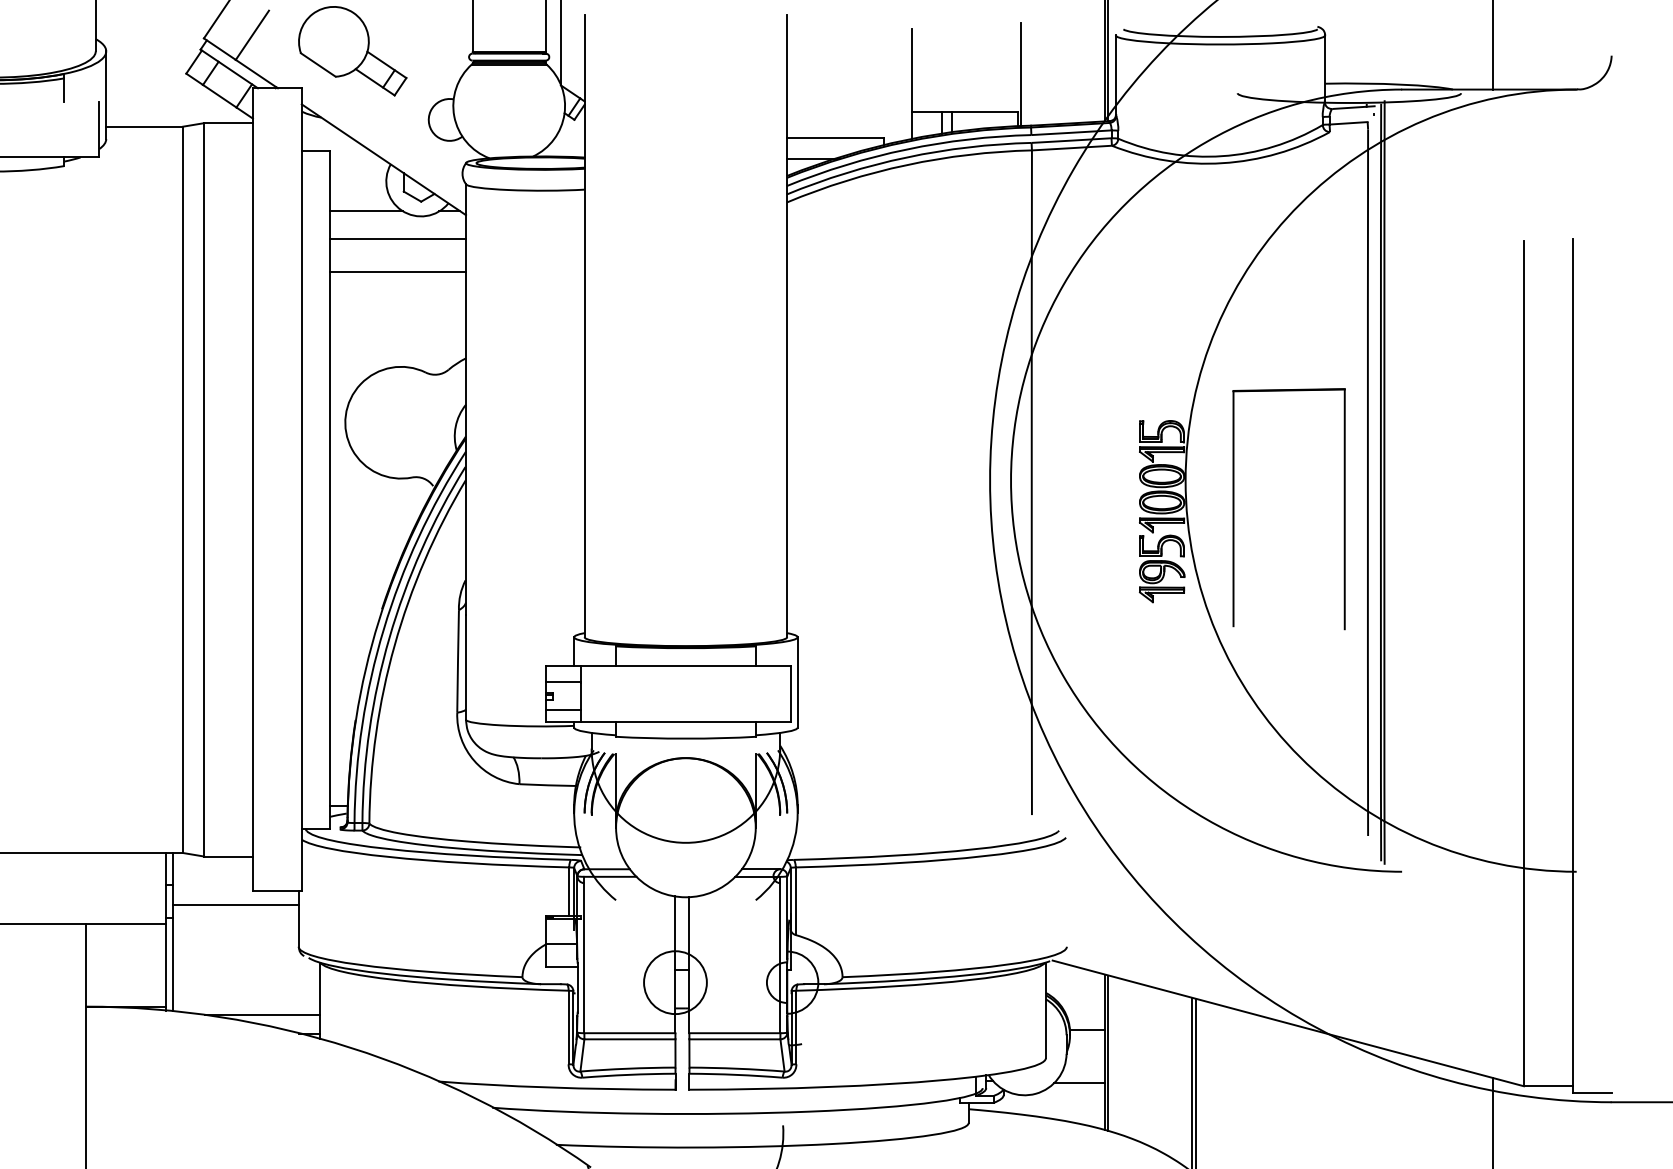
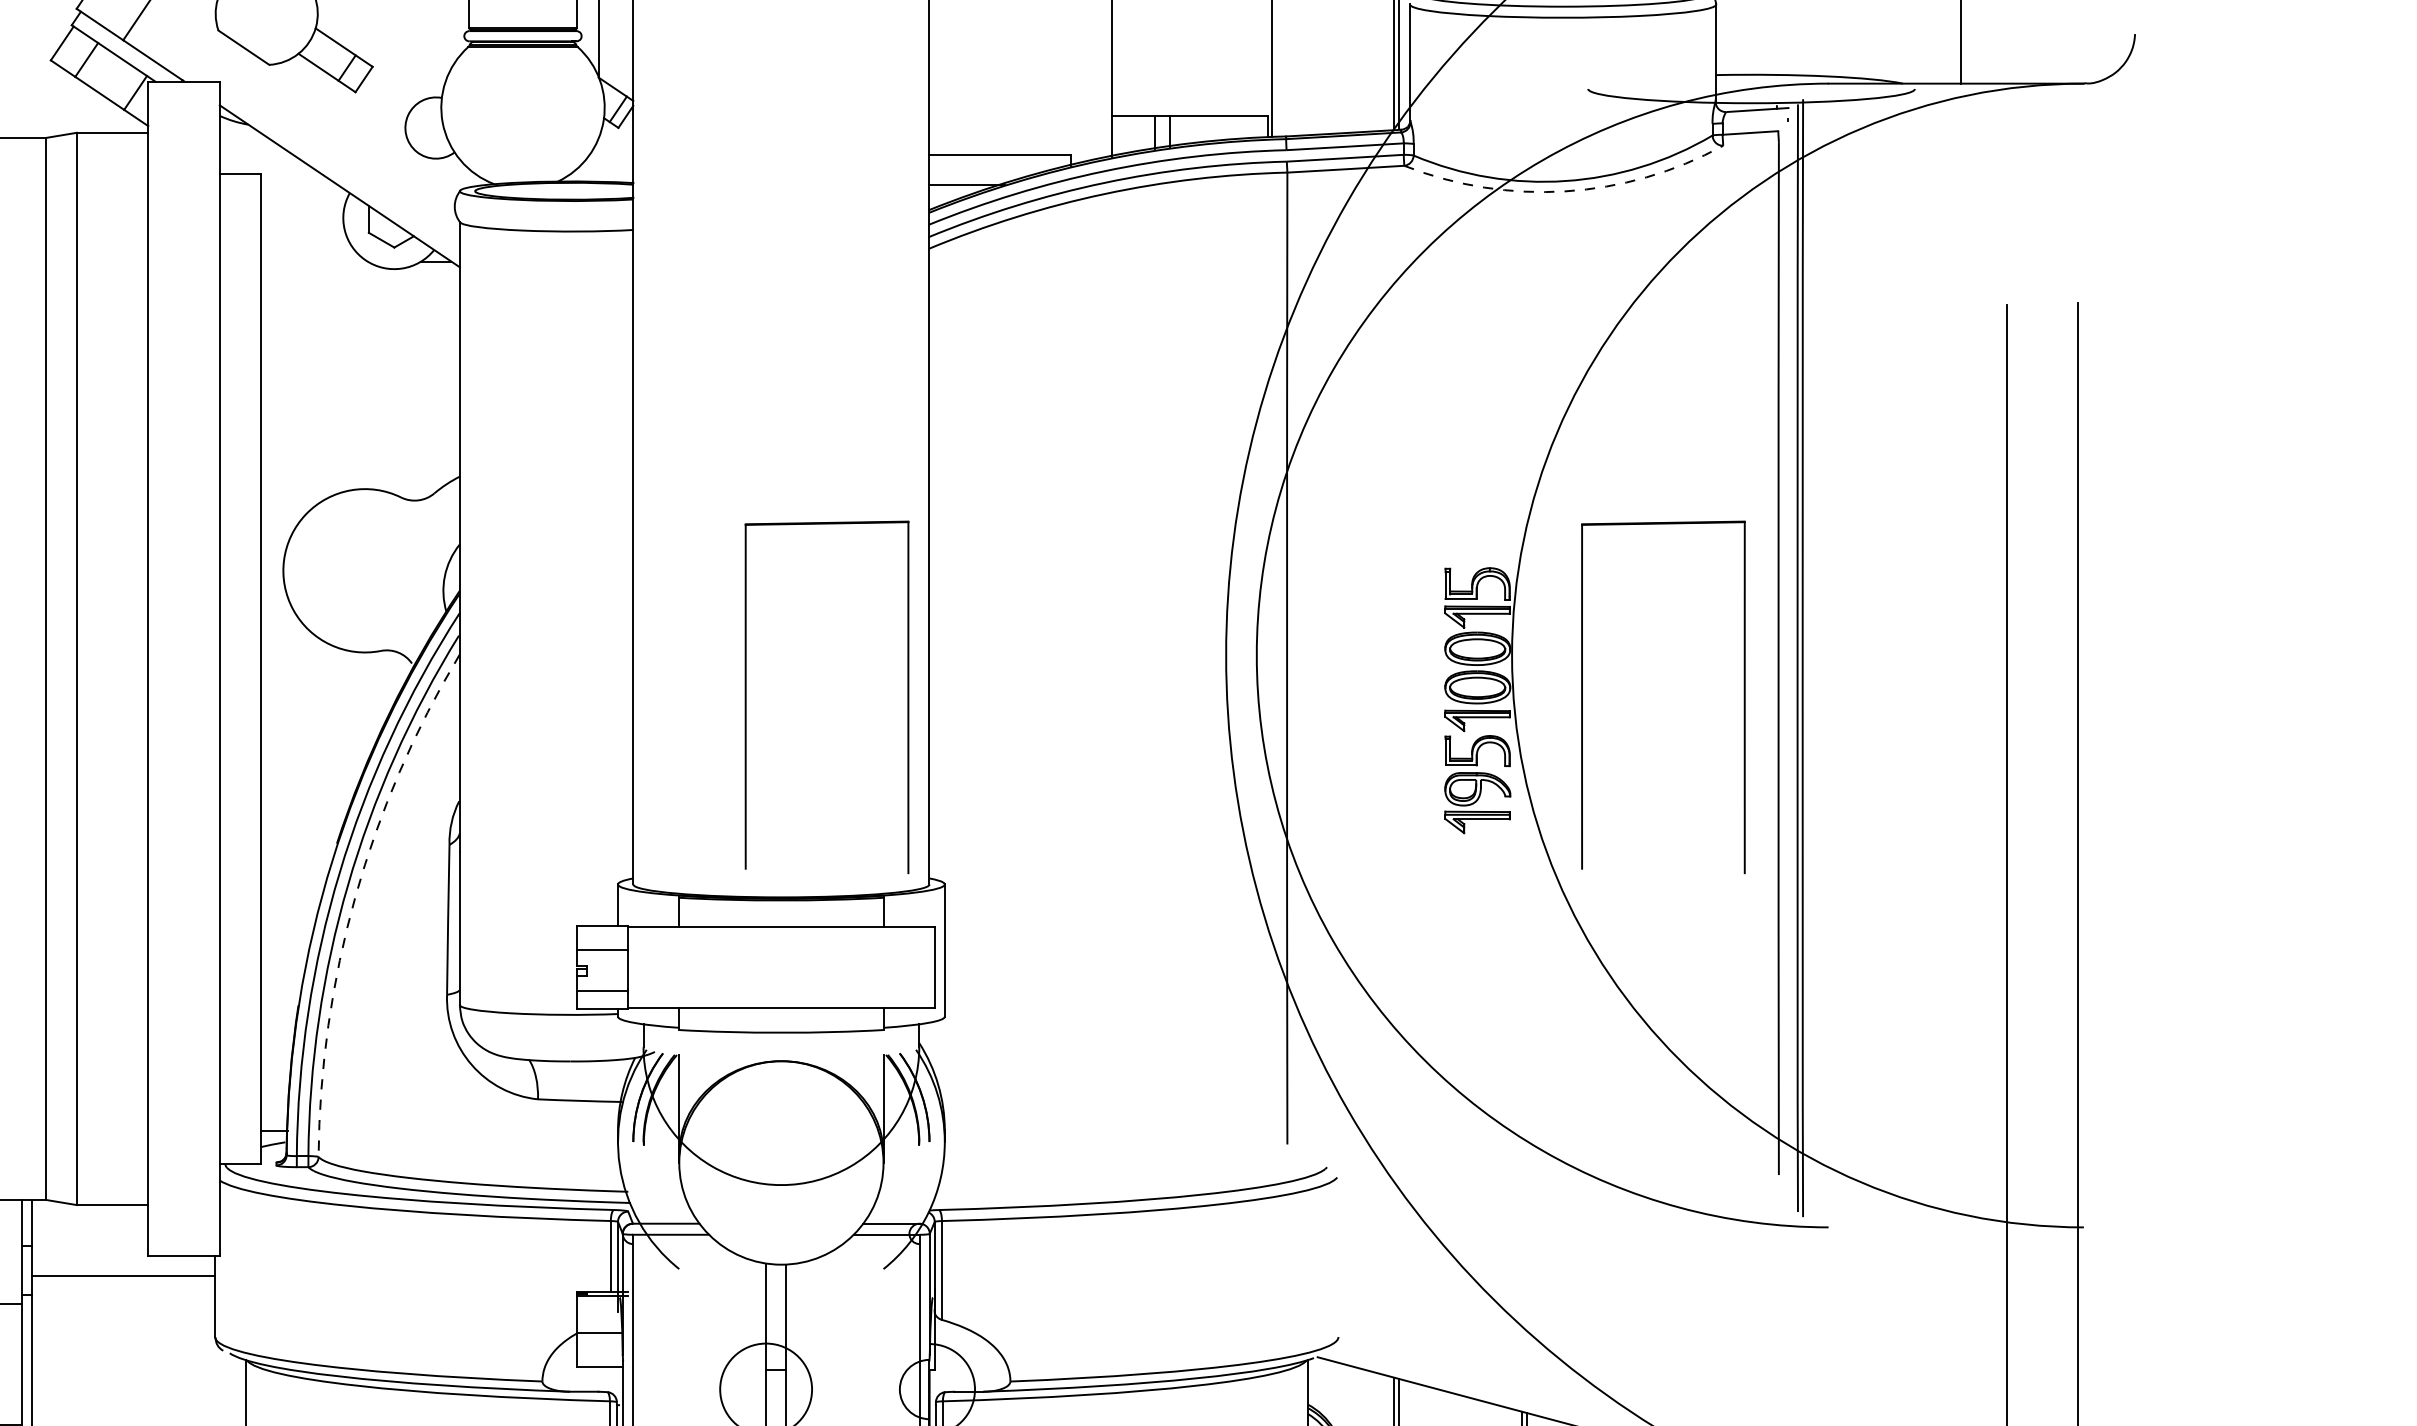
arc: (1222, 163) -> (1565, 191), solid -> dashed
line: (366, 211) -> (314, 261), removed
line: (397, 239) -> (359, 302), removed
line: (397, 272) -> (359, 351), removed
part: (662, 509) -> (747, 697), added
arc: (394, 645) -> (355, 896), solid -> dashed

